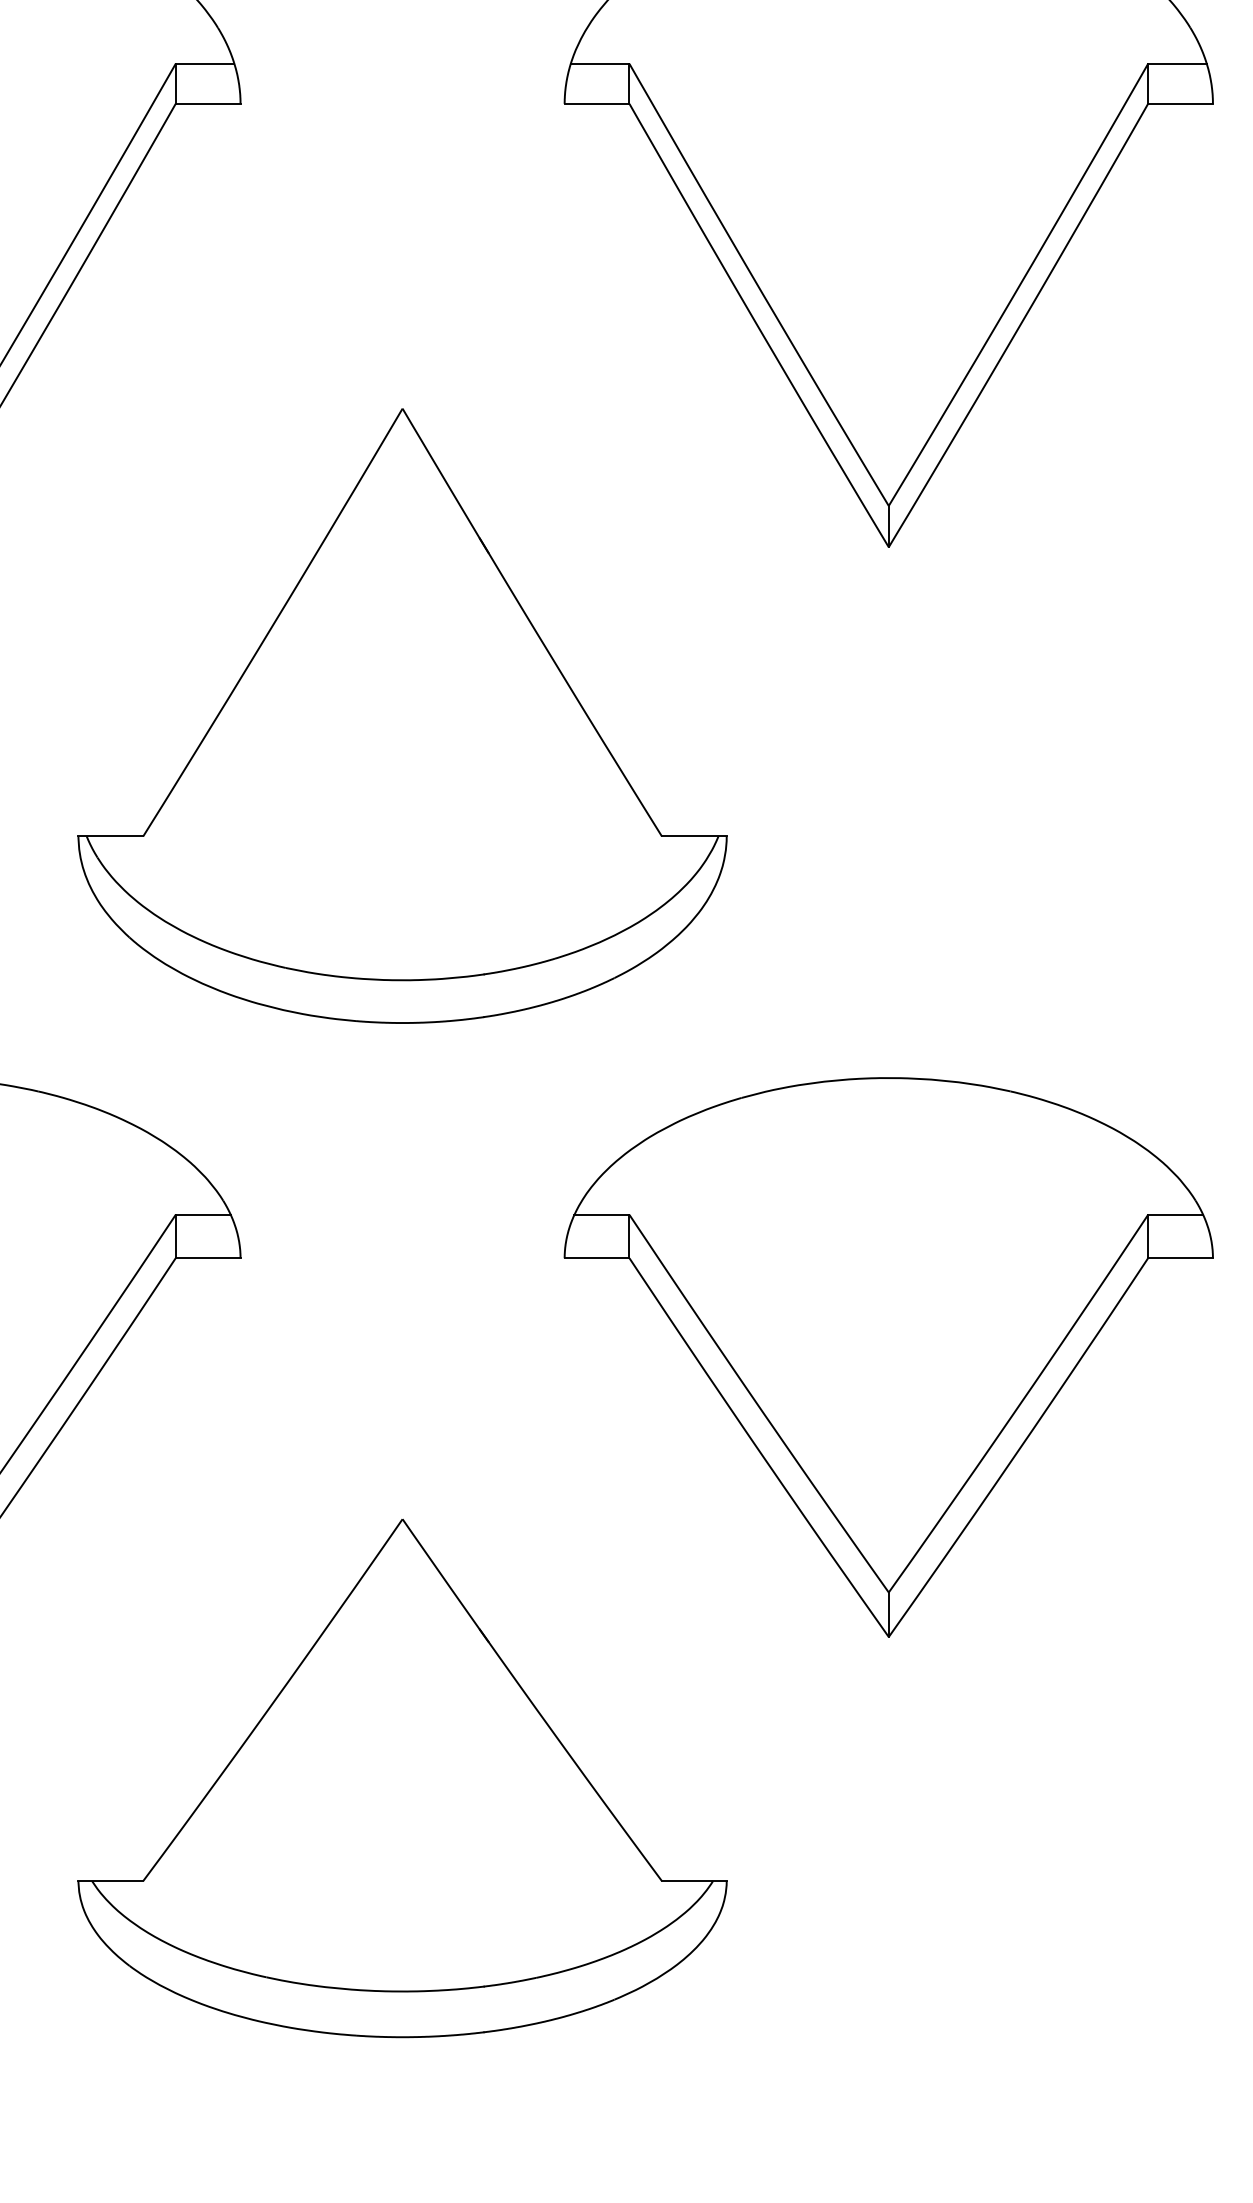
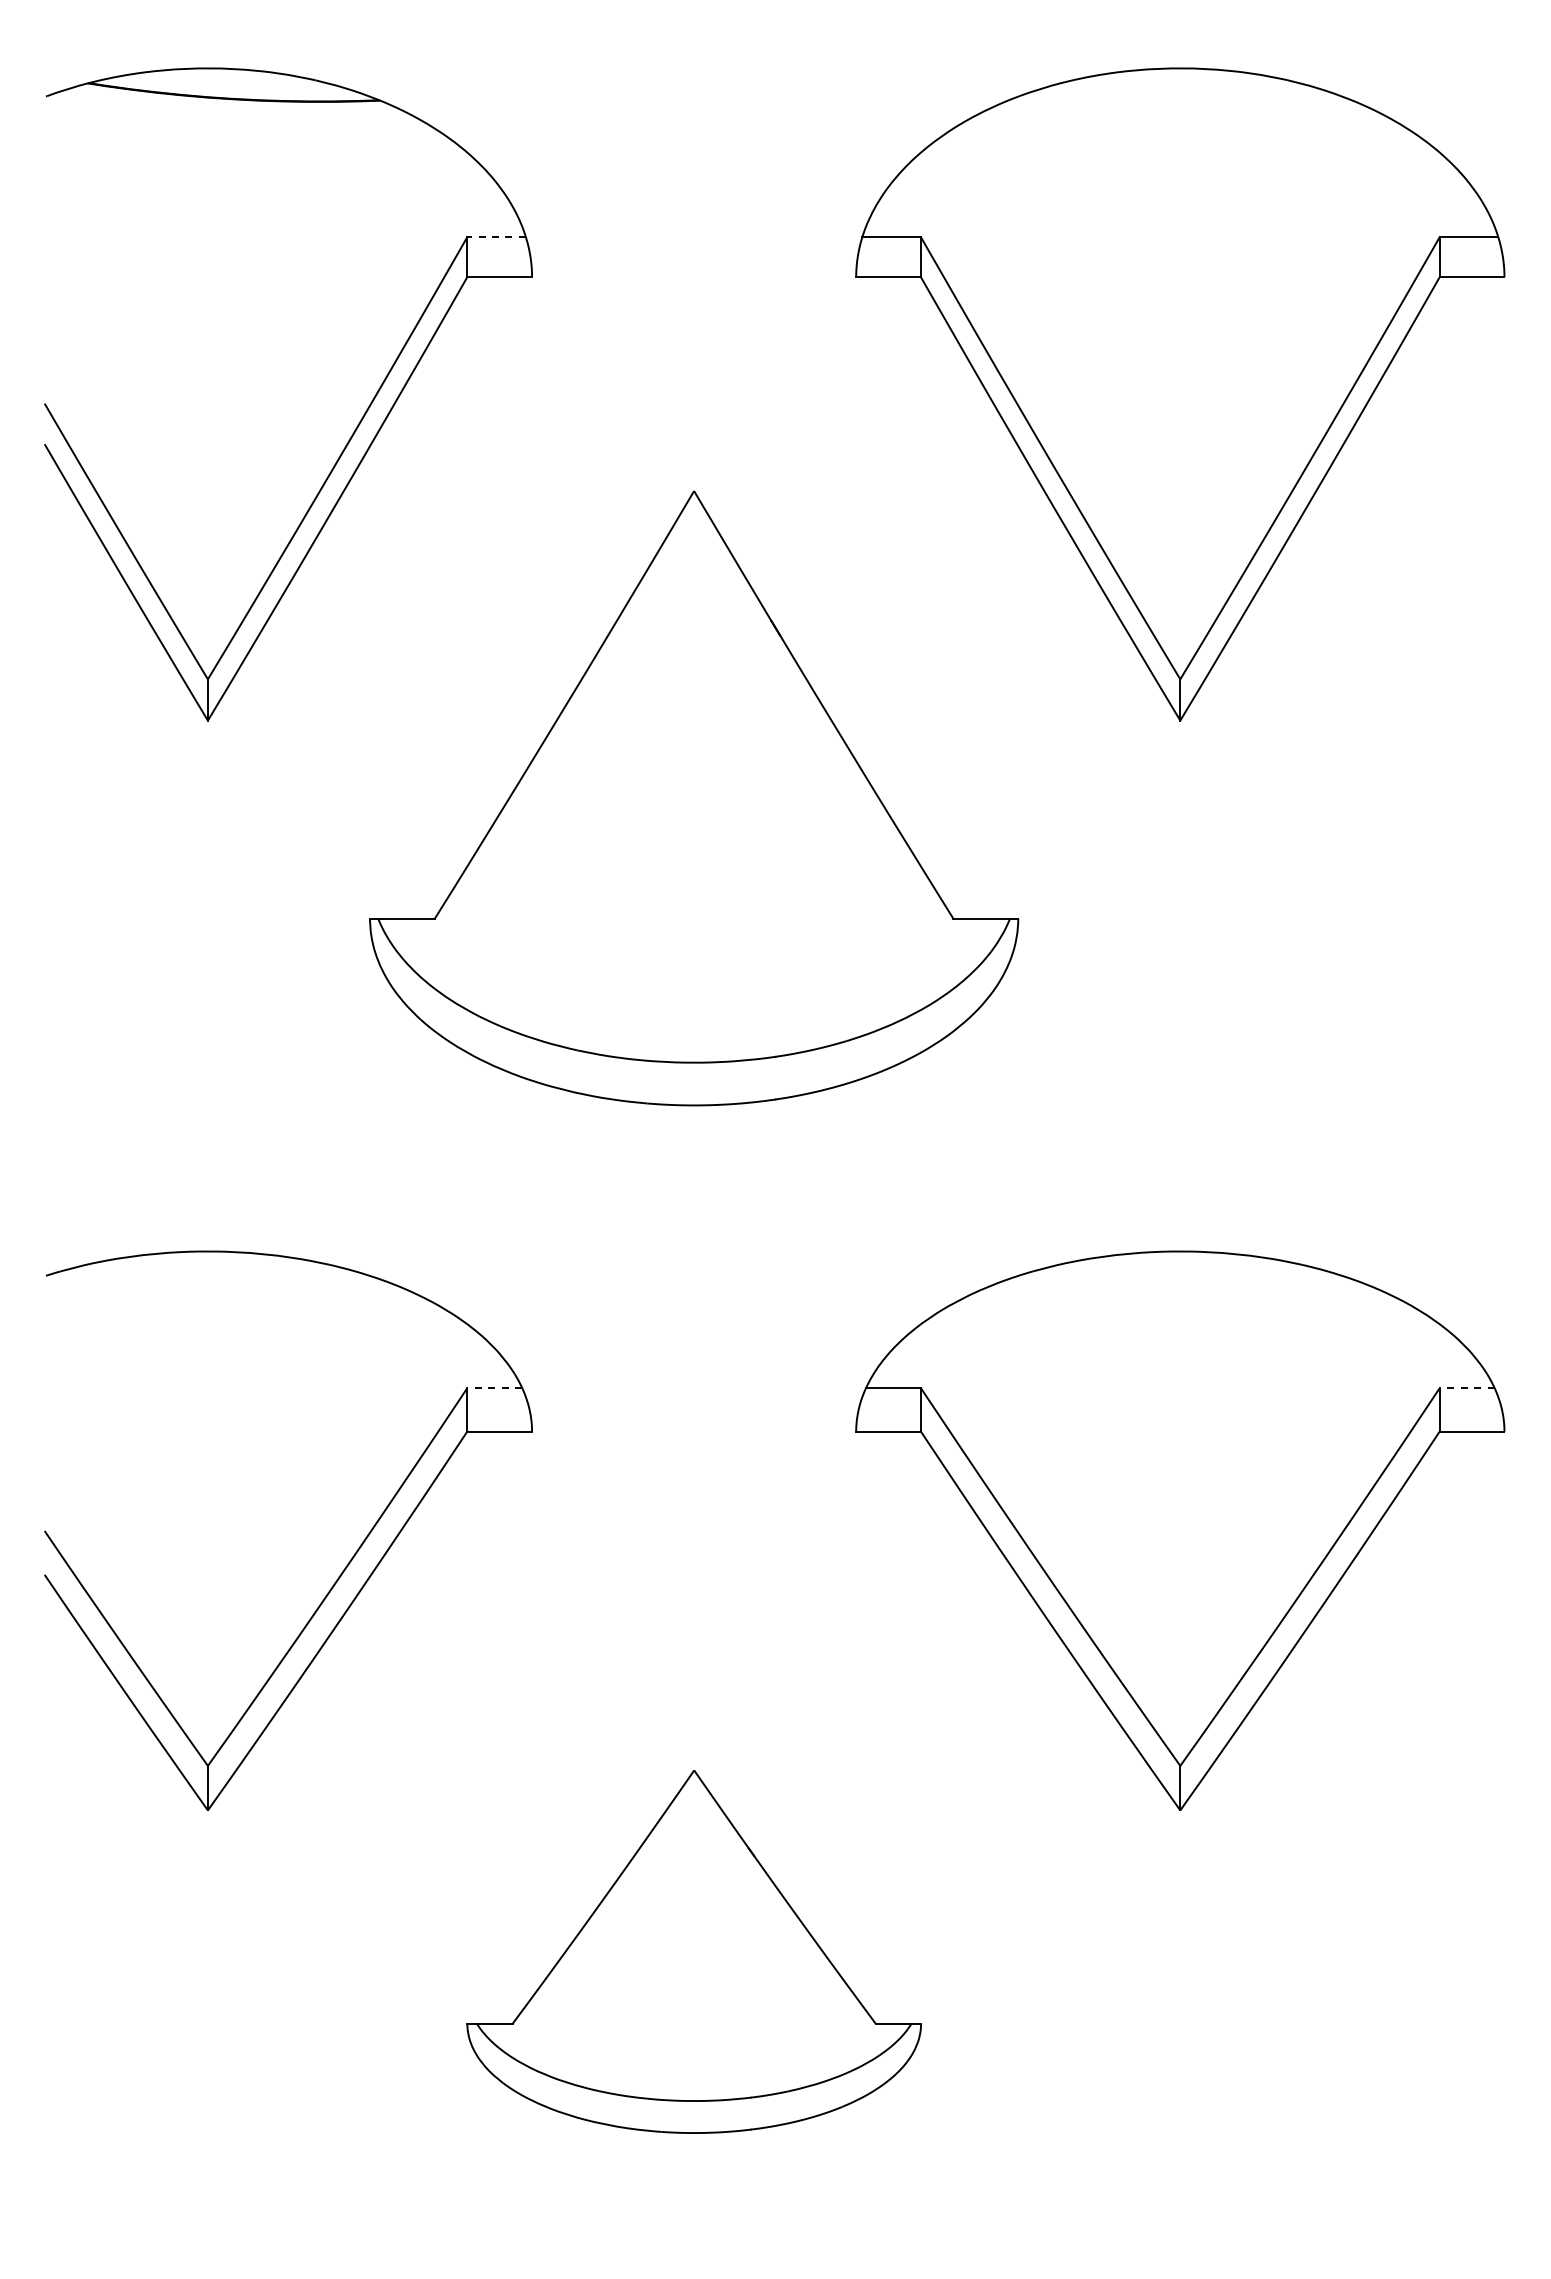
line: (204, 64) -> (496, 237), solid -> dashed
part: (402, 716) -> (694, 798), moved
line: (202, 1215) -> (494, 1388), solid -> dashed
line: (1175, 1215) -> (1467, 1388), solid -> dashed
part: (402, 1778) -> (694, 1951), size x0.7

